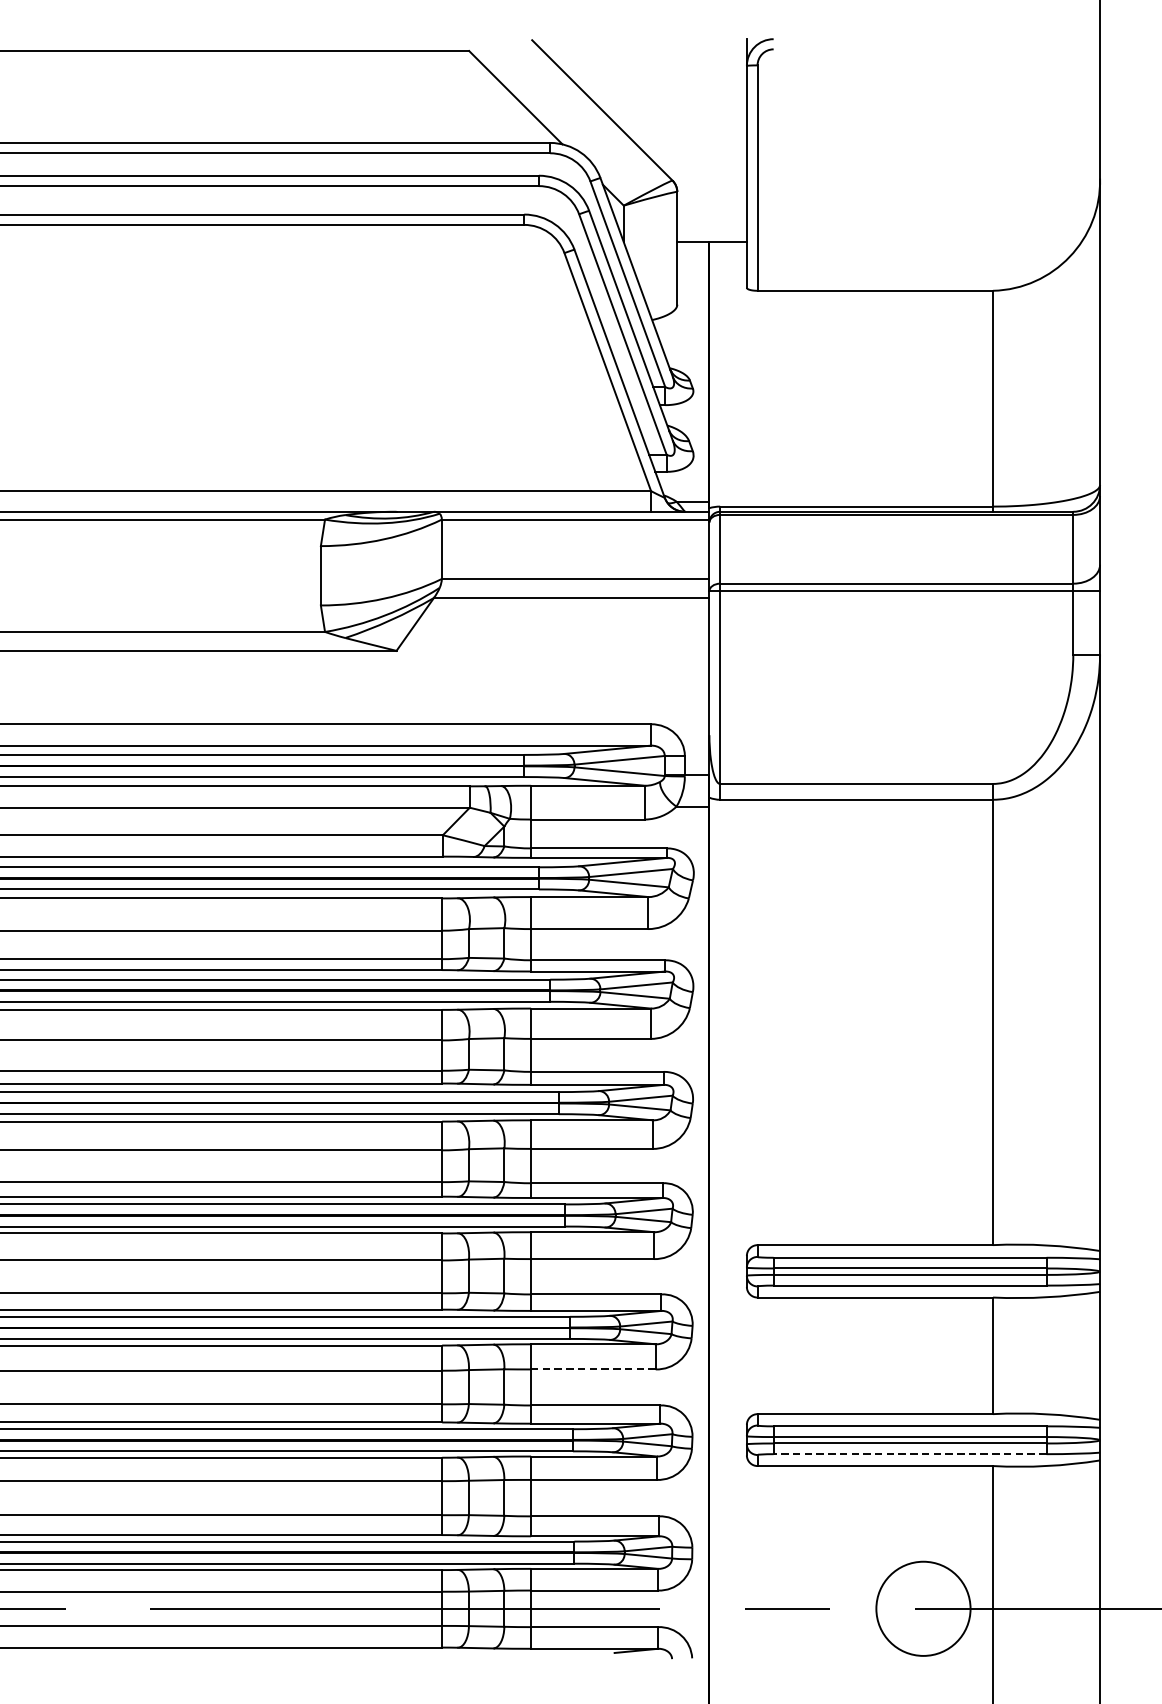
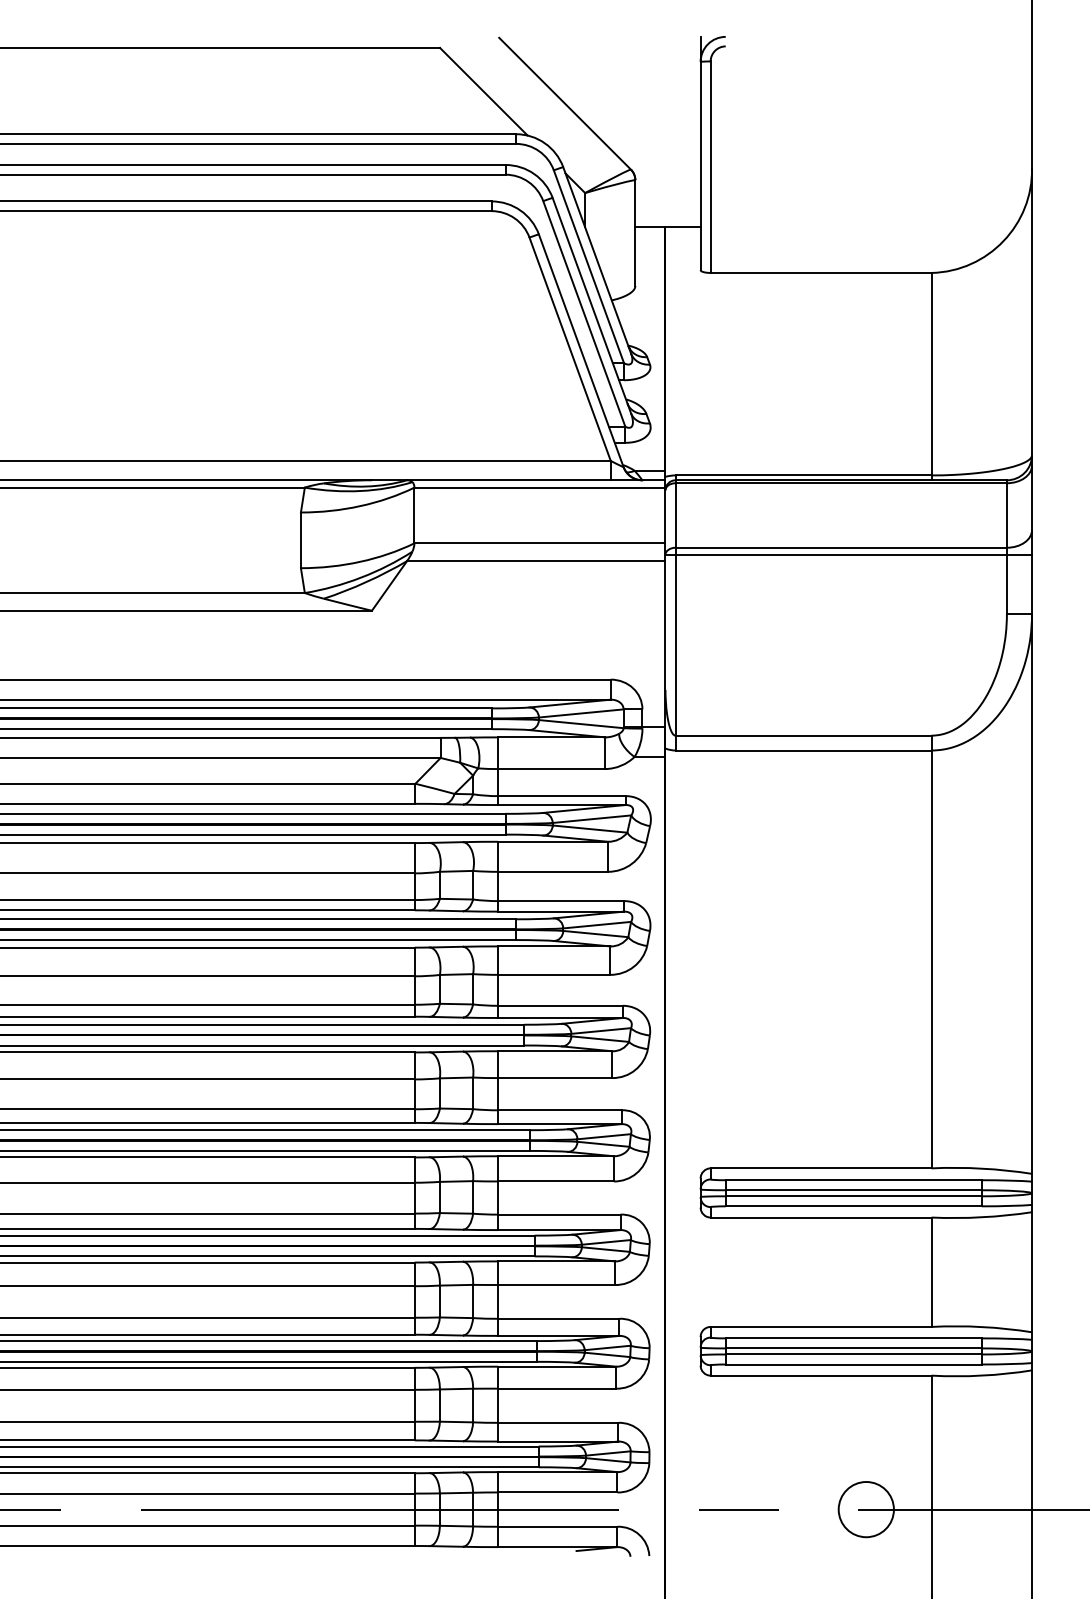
line: (593, 1369) -> (556, 1285), dashed -> solid
line: (909, 1454) -> (853, 1364), dashed -> solid
circle: (922, 1608) -> (865, 1509), size x0.62

